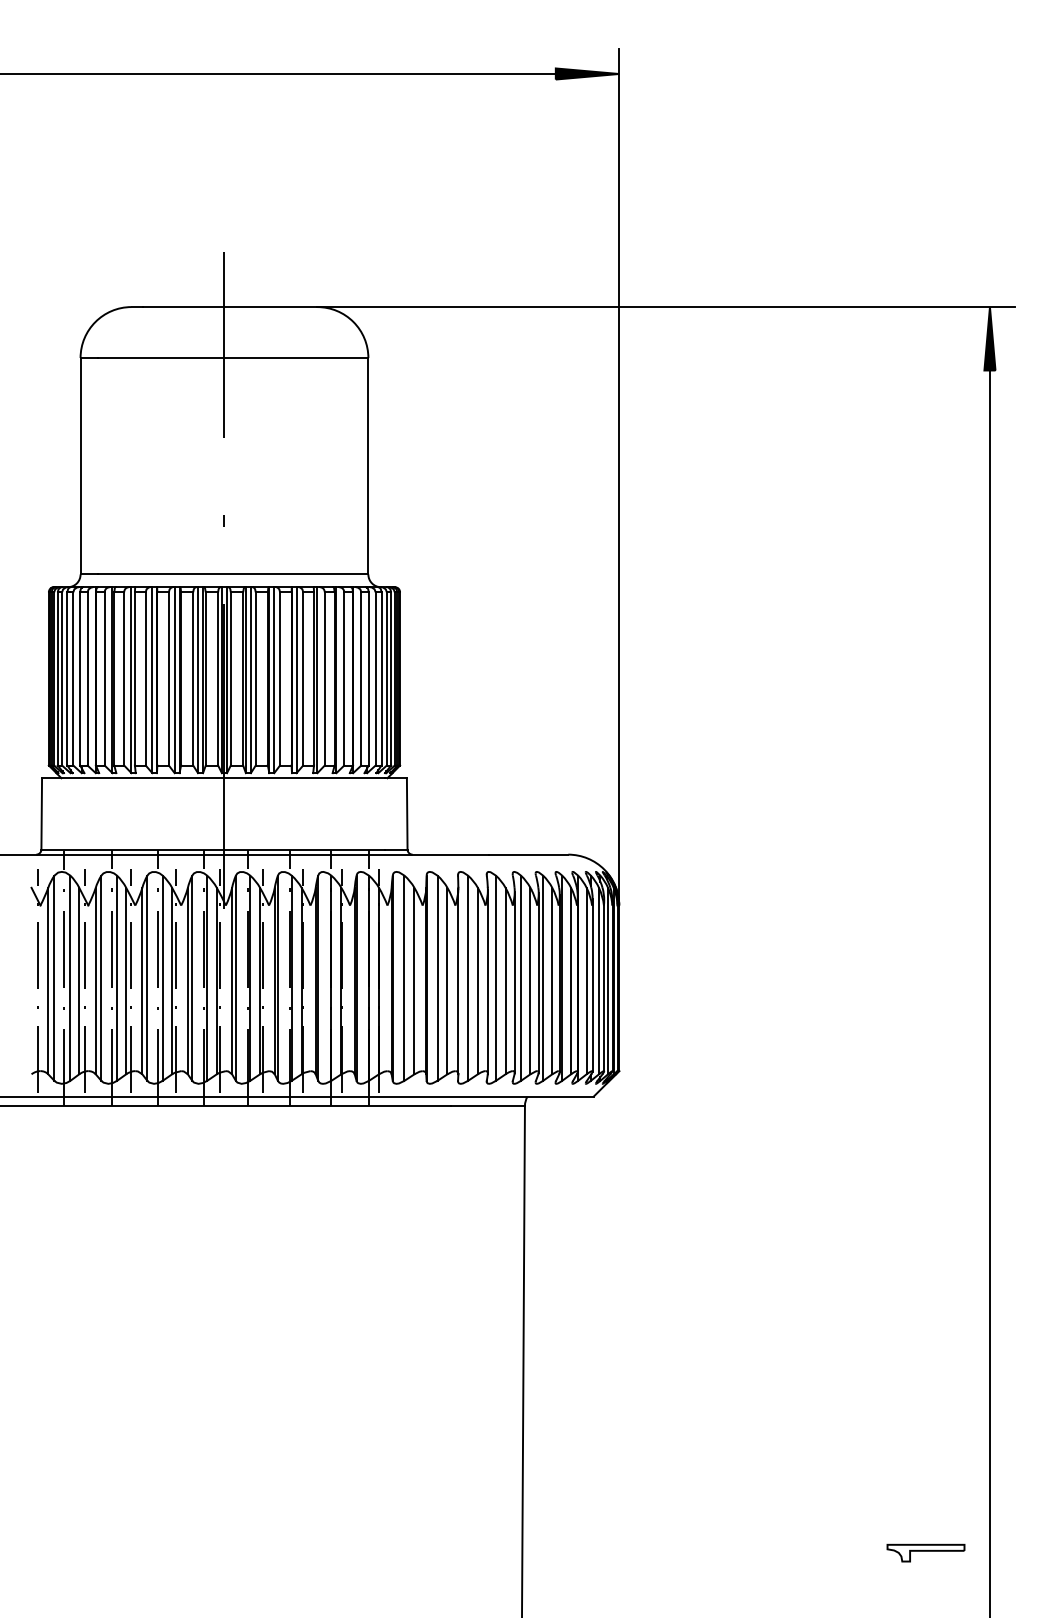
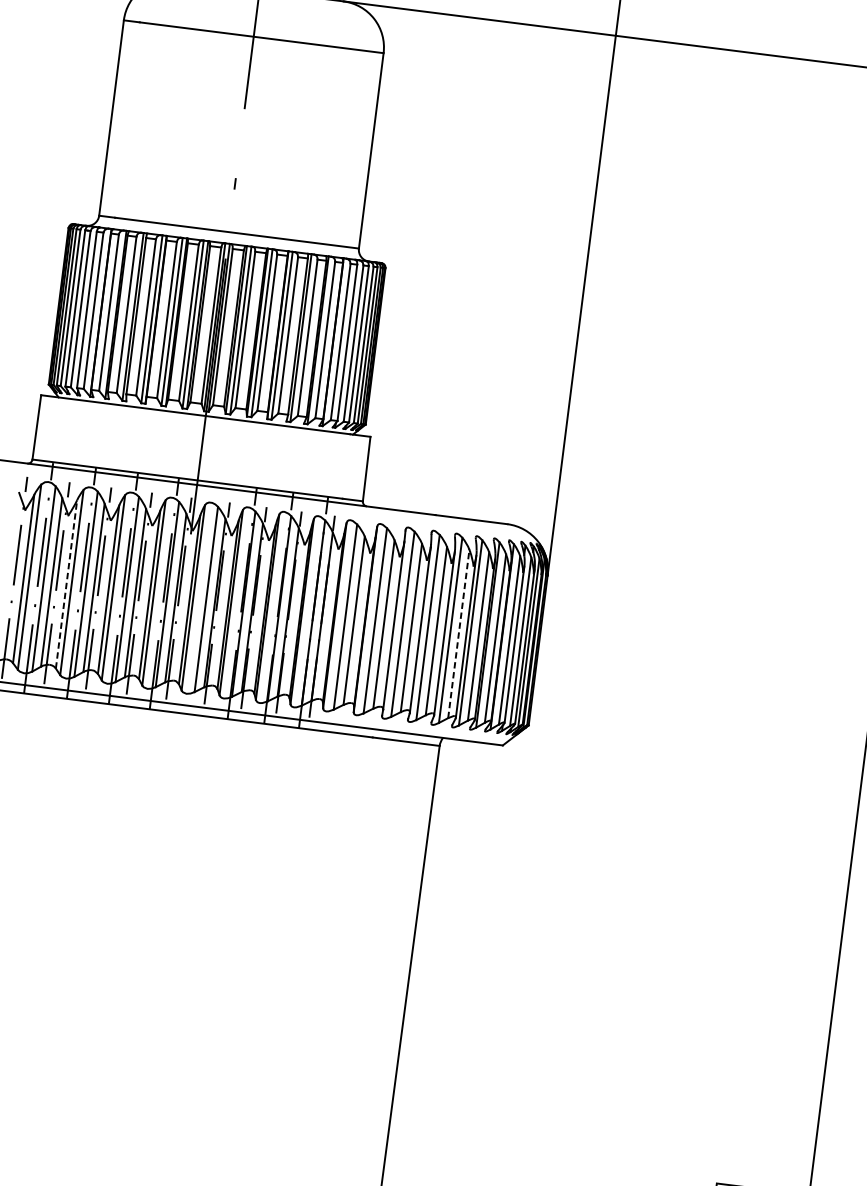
line: (247, 977) -> (203, 598), removed
line: (95, 980) -> (66, 583), solid -> dashed
line: (530, 980) -> (458, 633), solid -> dashed

